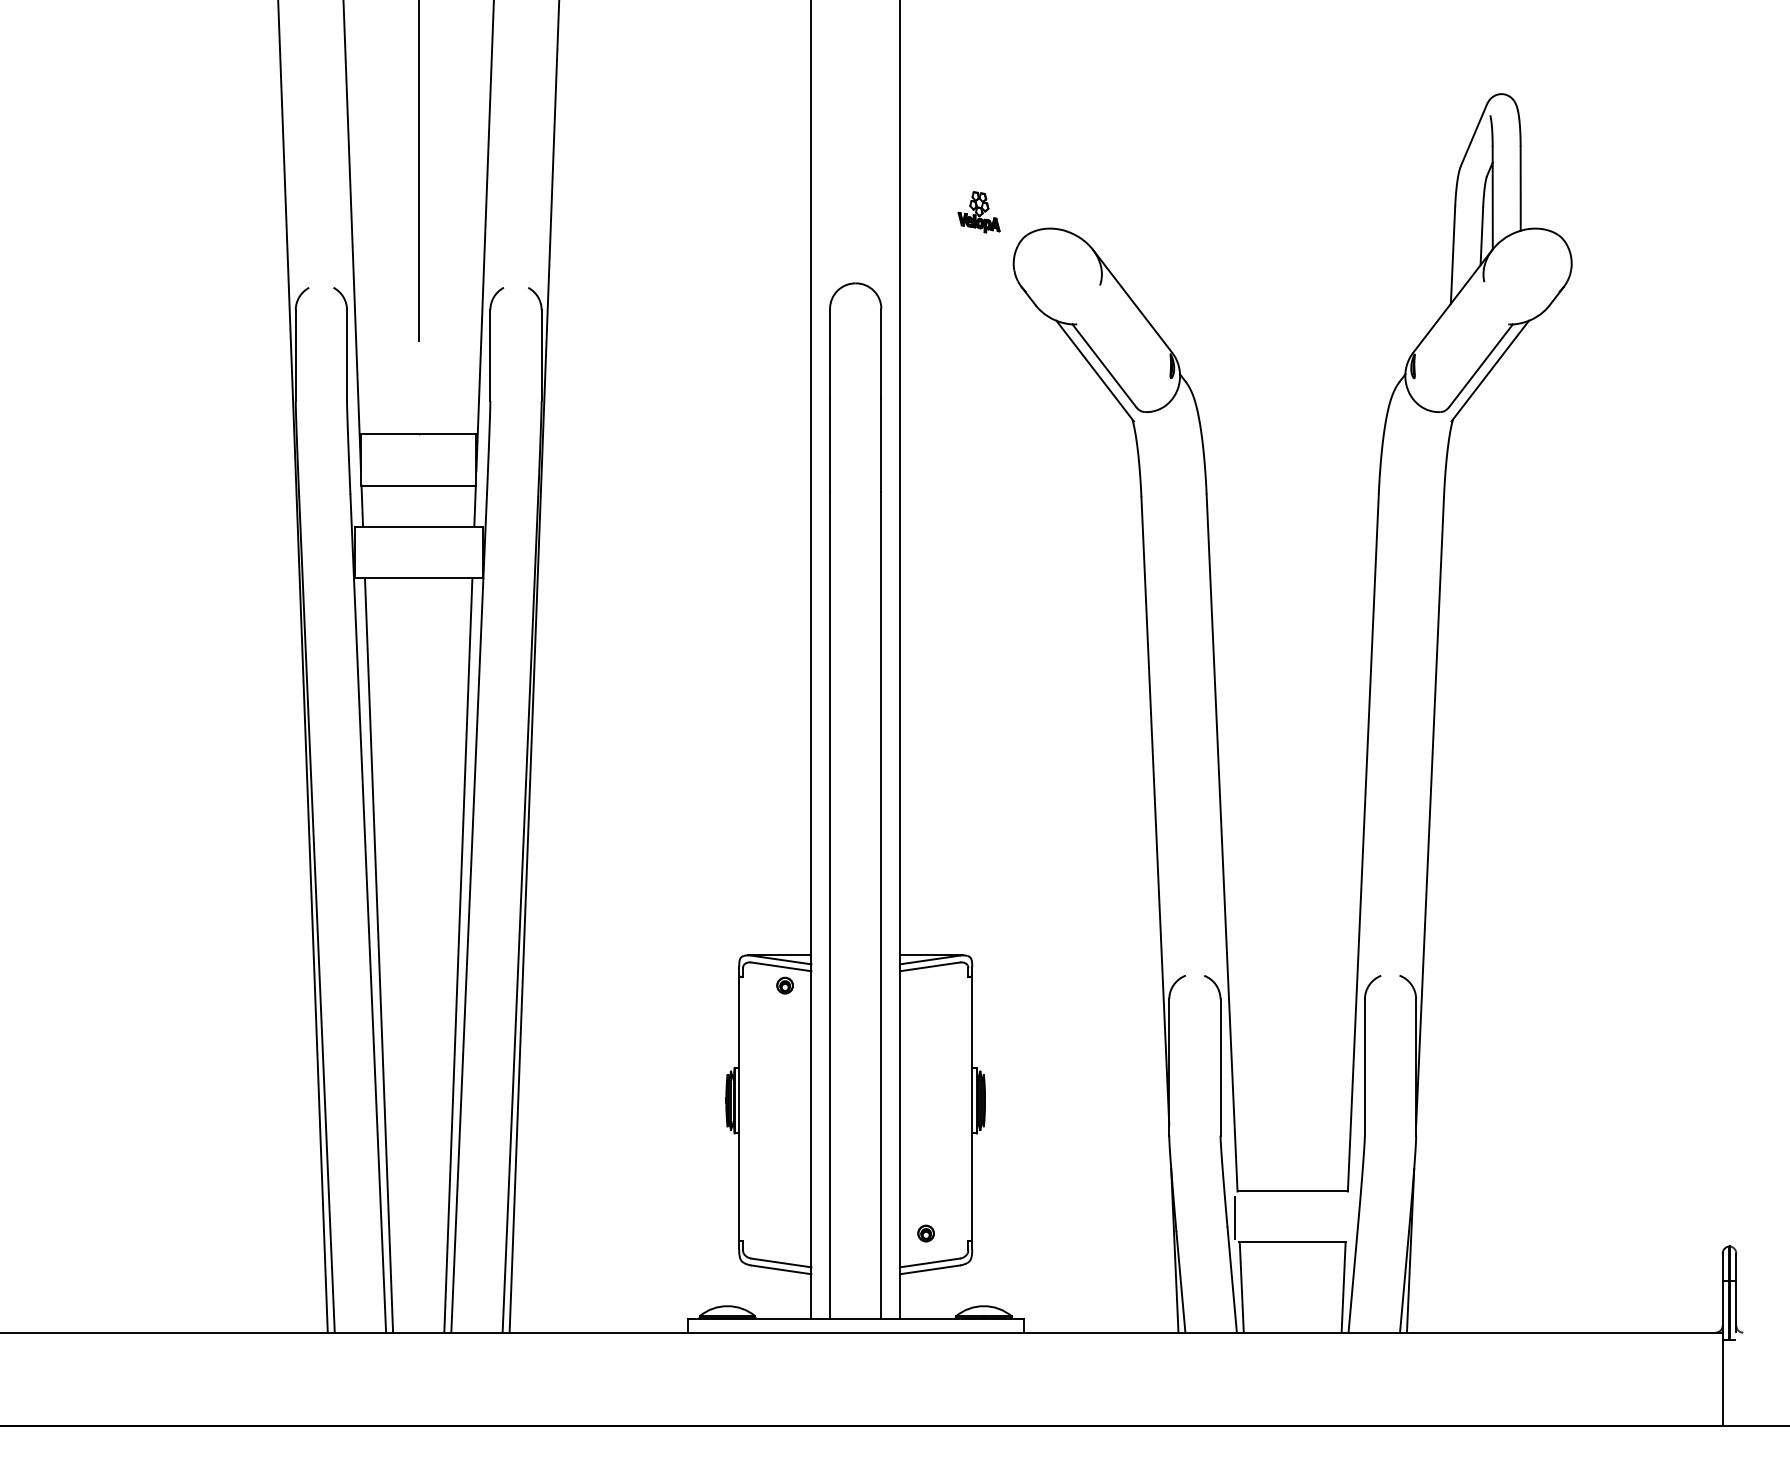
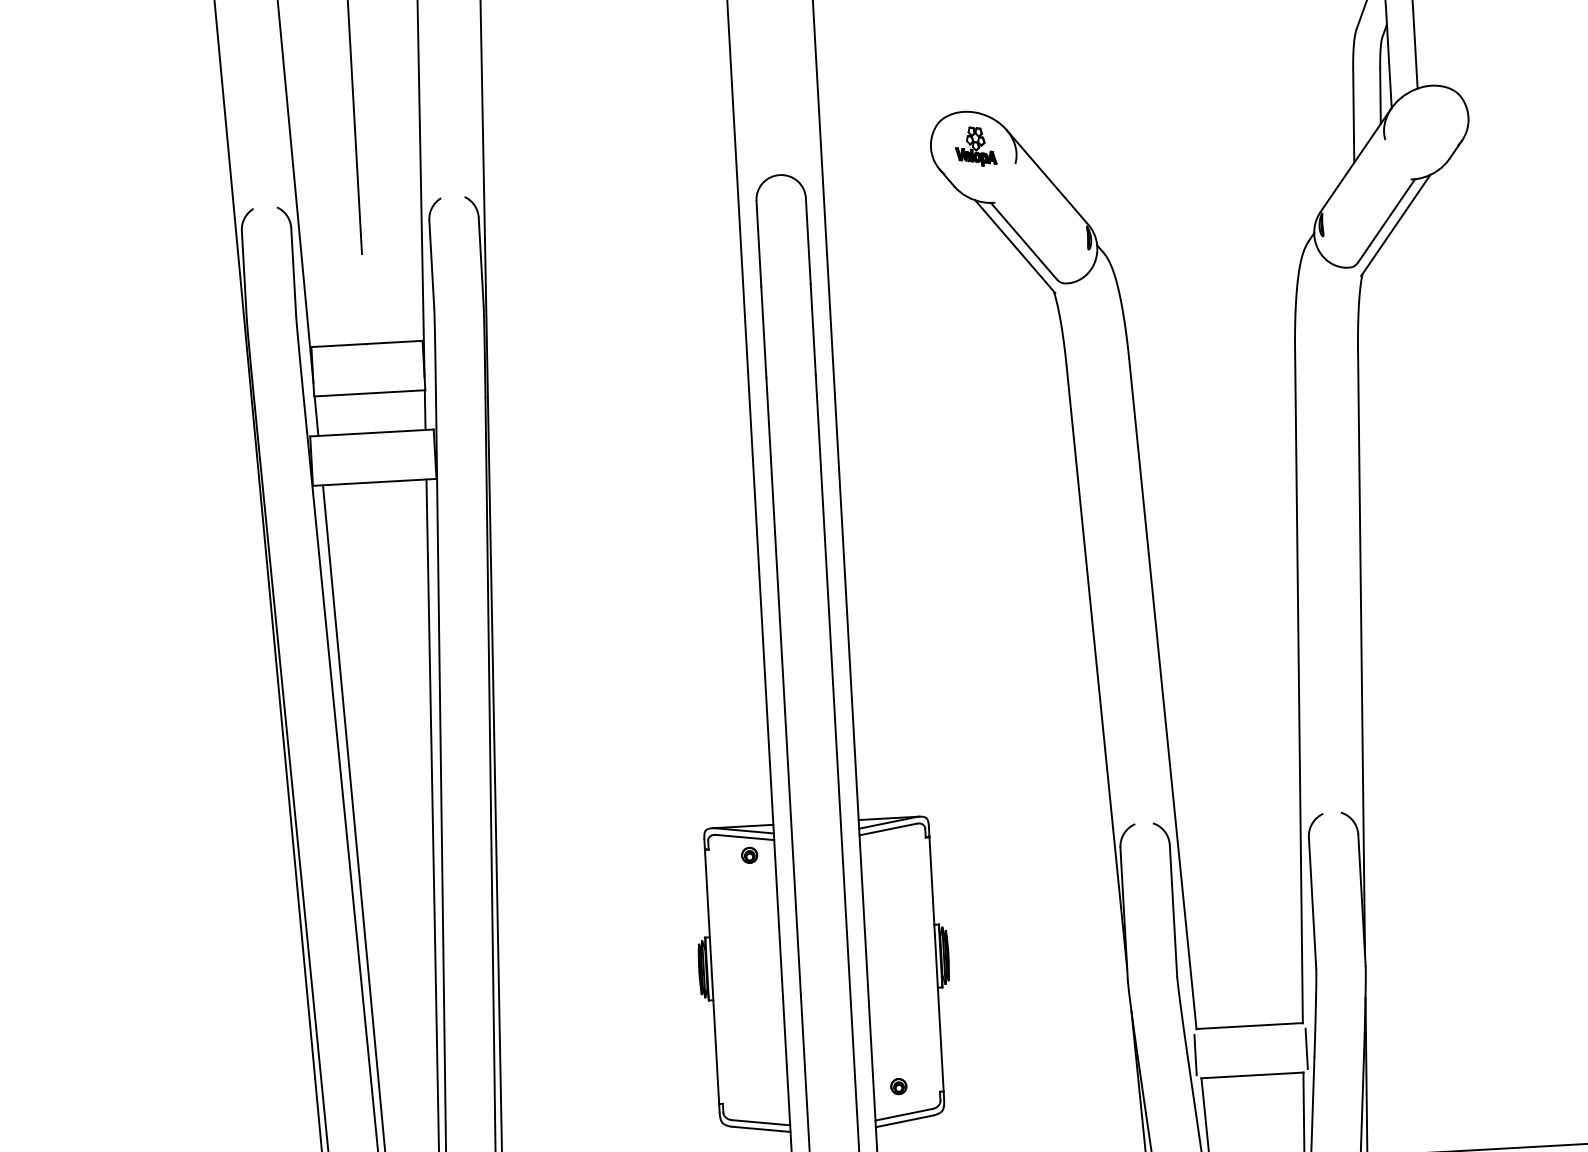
part: (978, 212) -> (975, 146), moved
line: (1350, 1217) -> (1306, 1048), added

